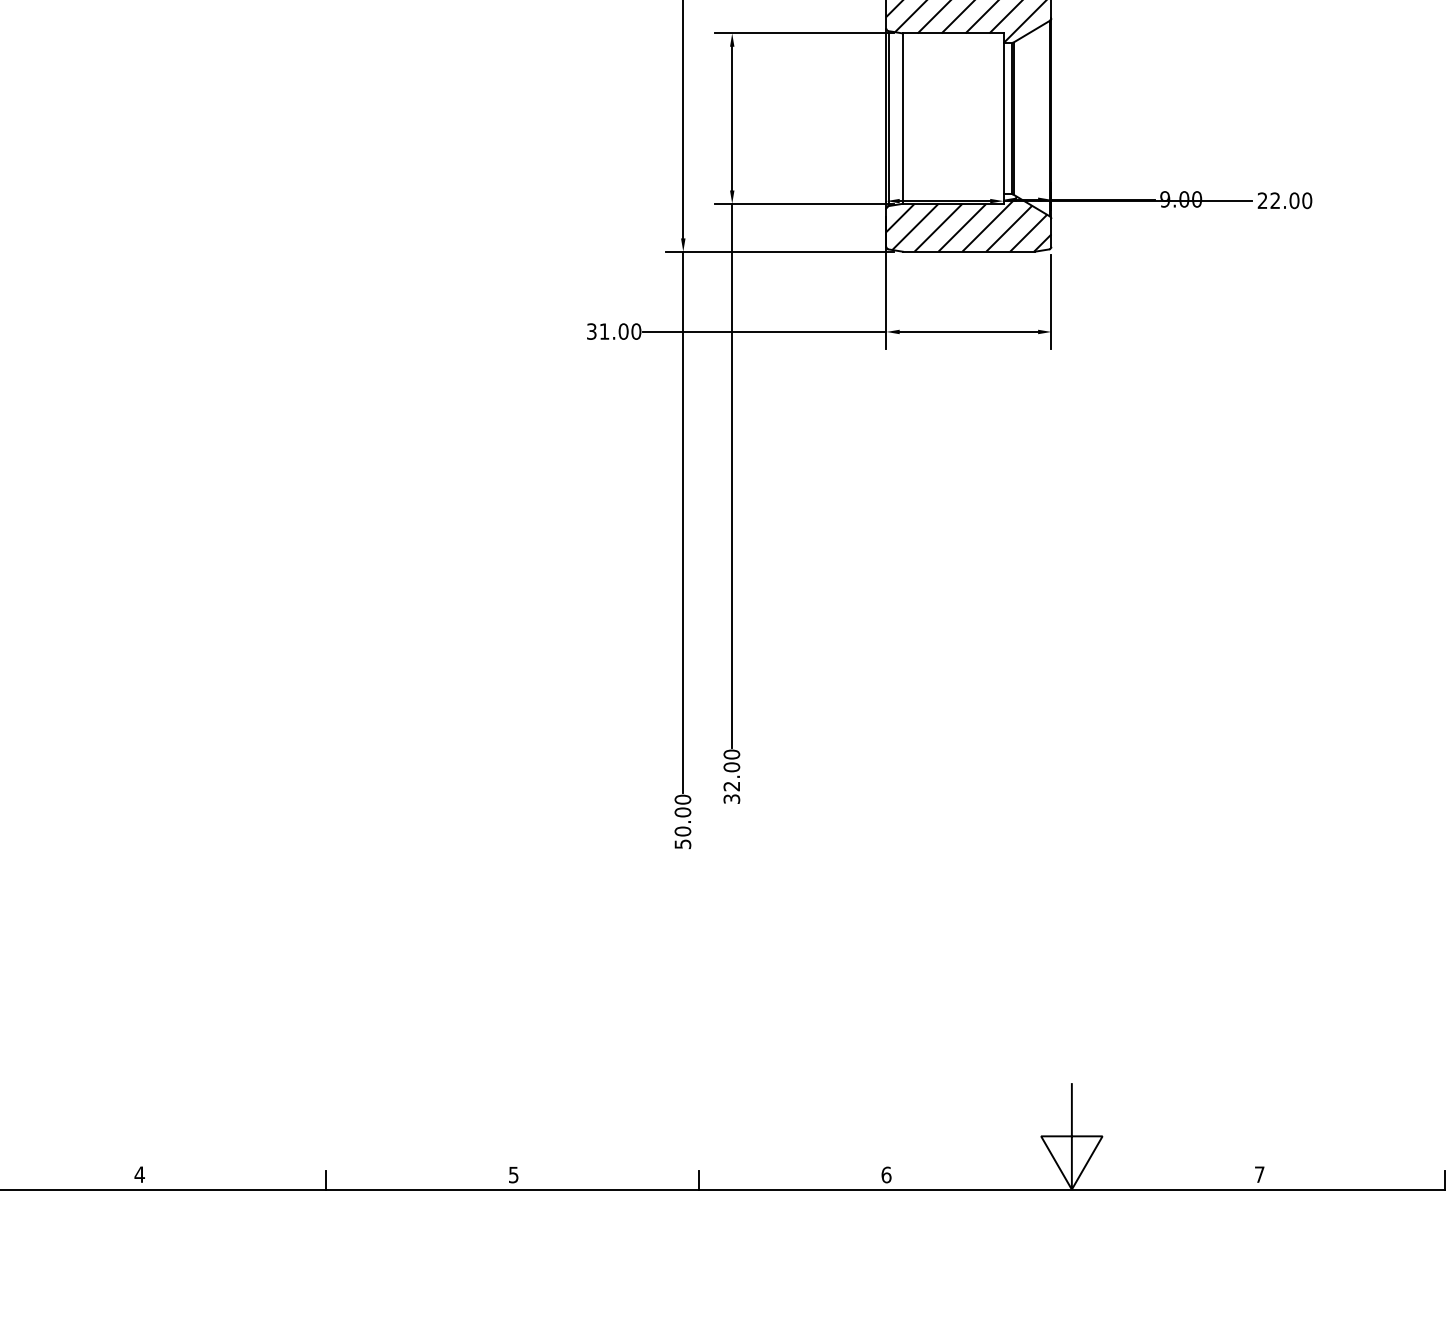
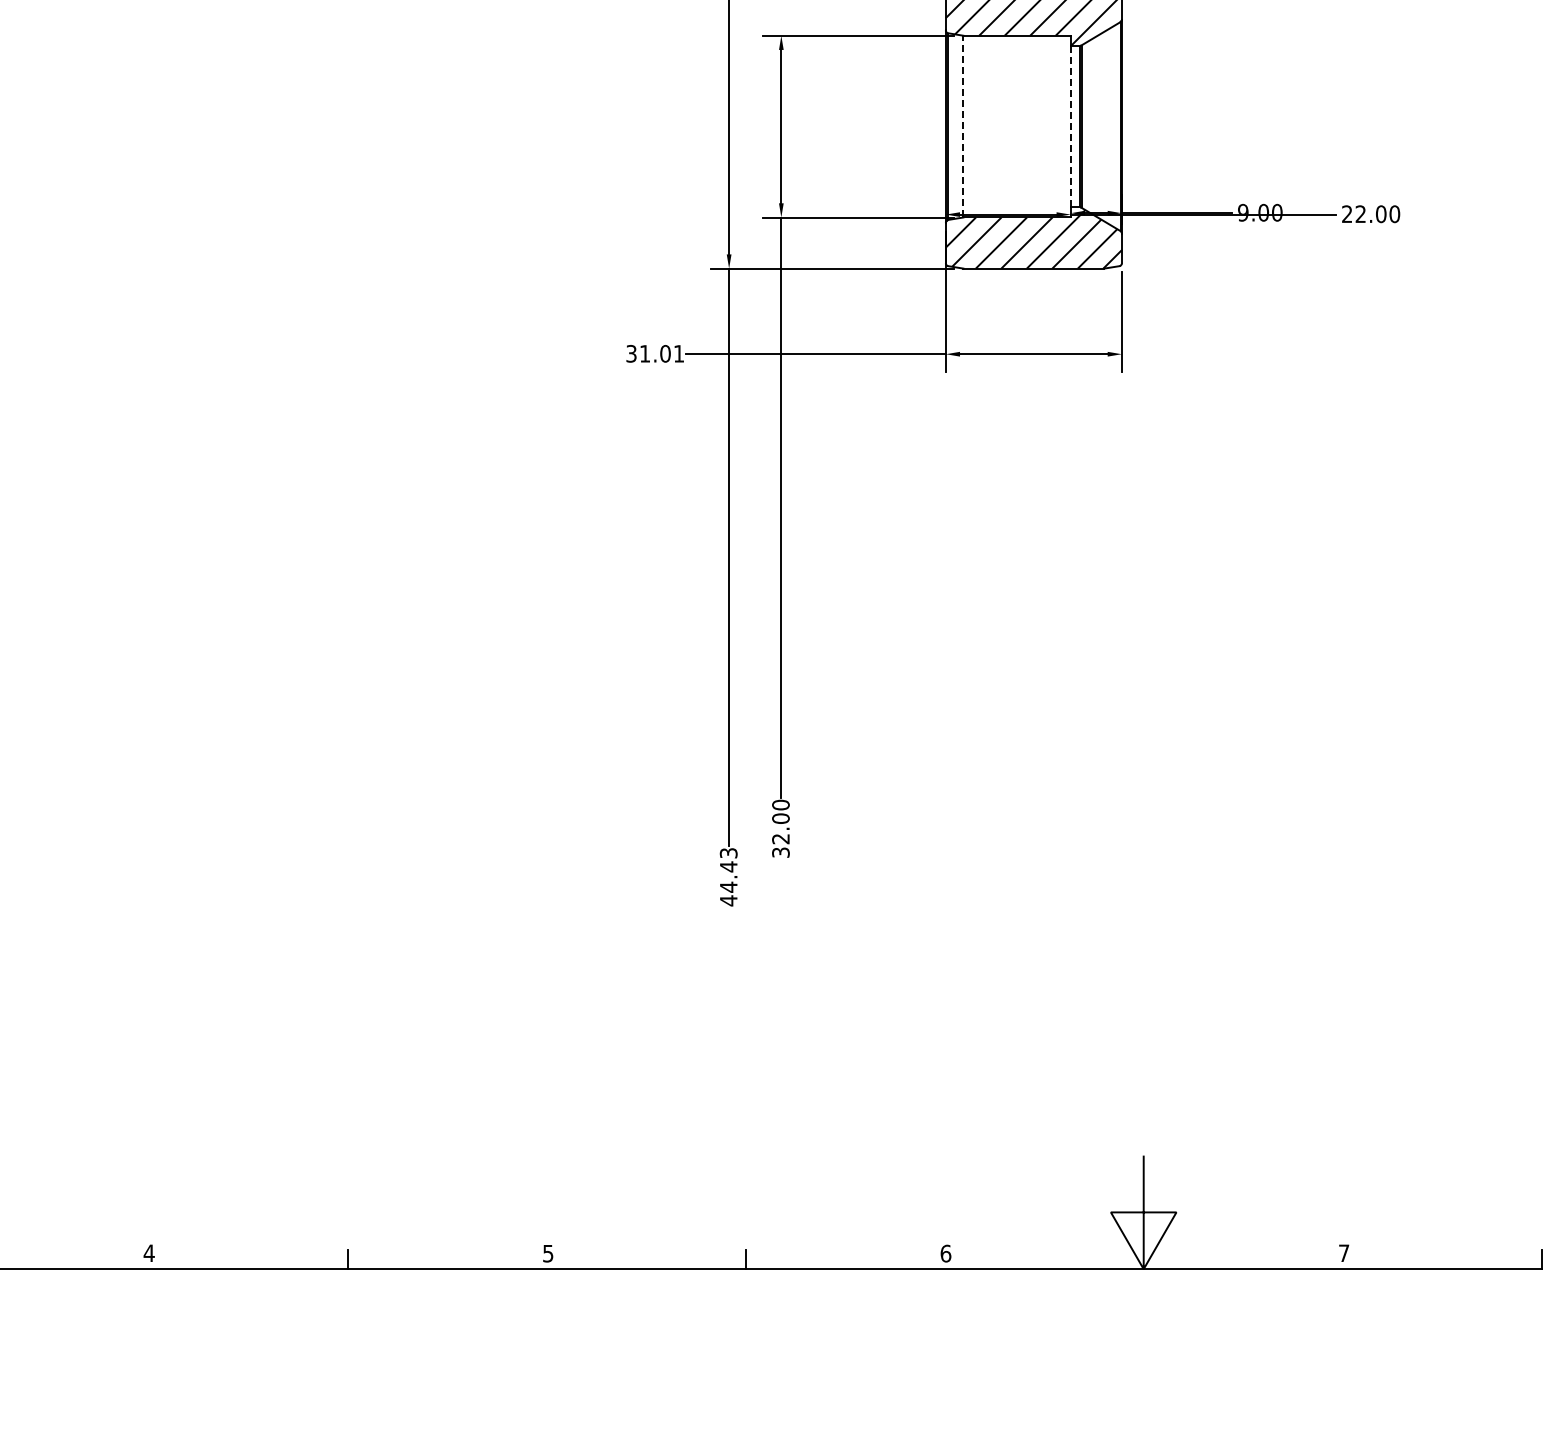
line: (902, 118) -> (963, 126), solid -> dashed
line: (1003, 118) -> (1070, 126), solid -> dashed
text: (635, 331) -> (678, 353), 31.00 -> 31.01
text: (682, 822) -> (728, 877), 50.00 -> 44.43

